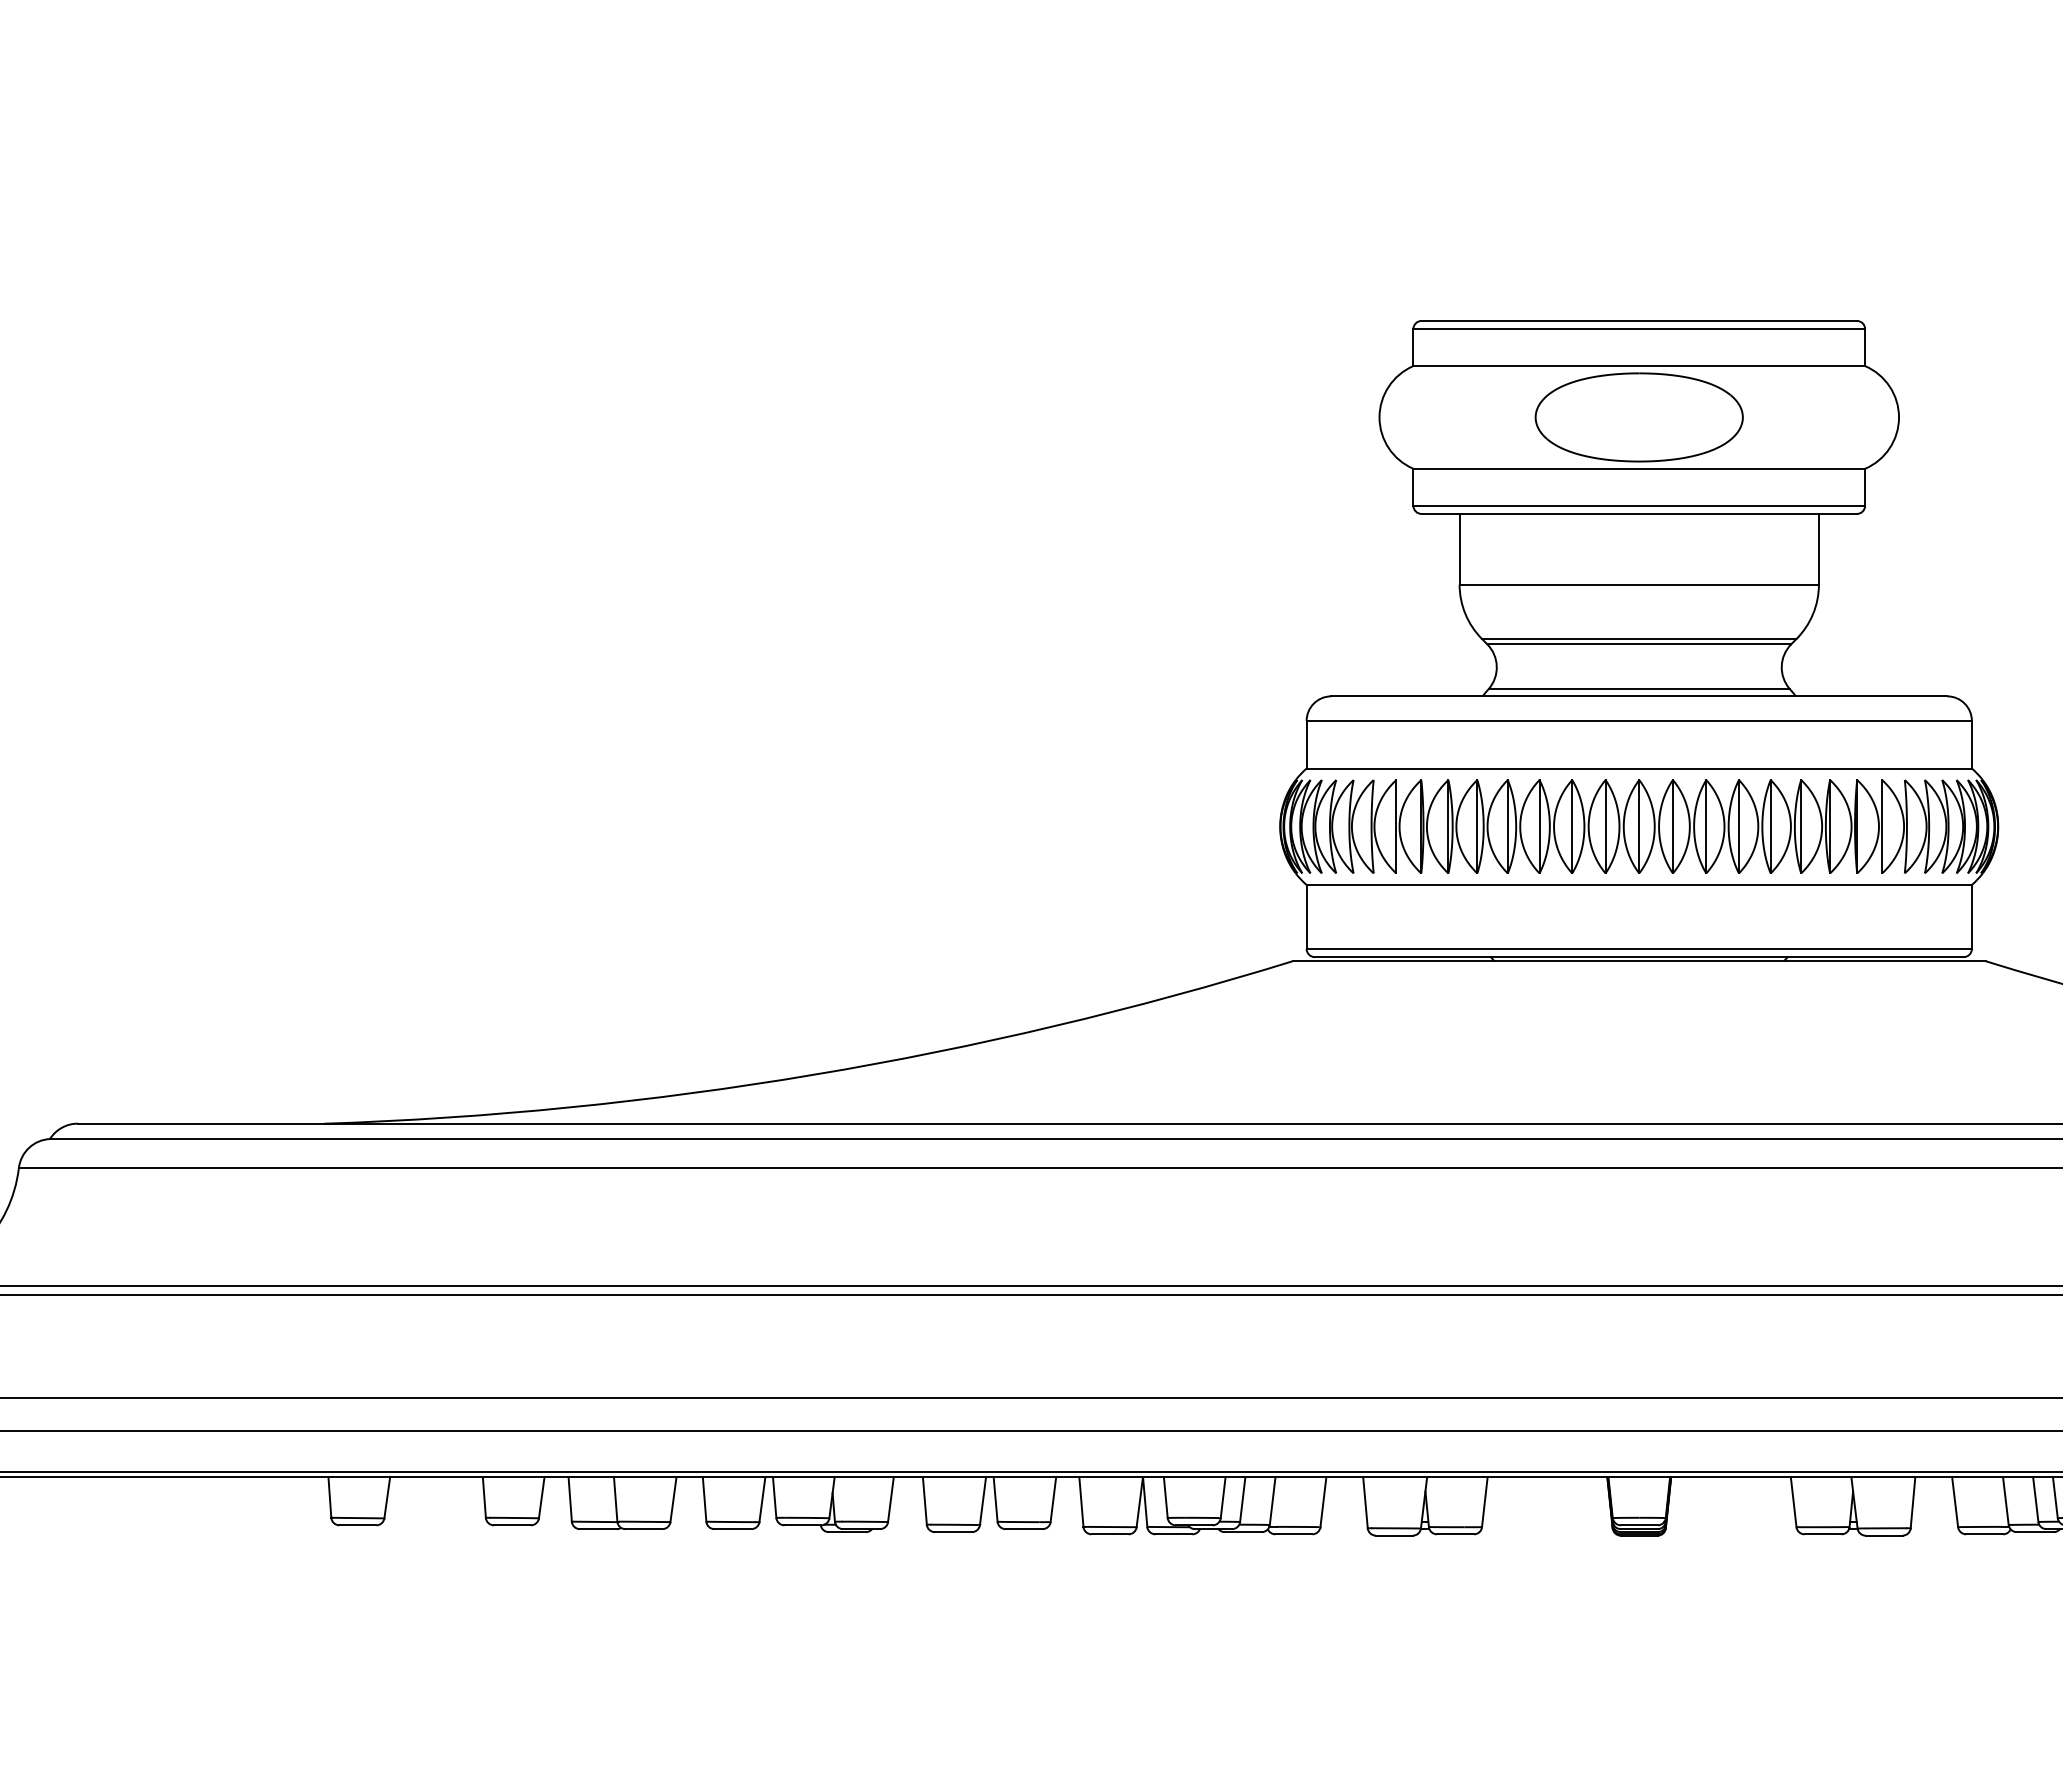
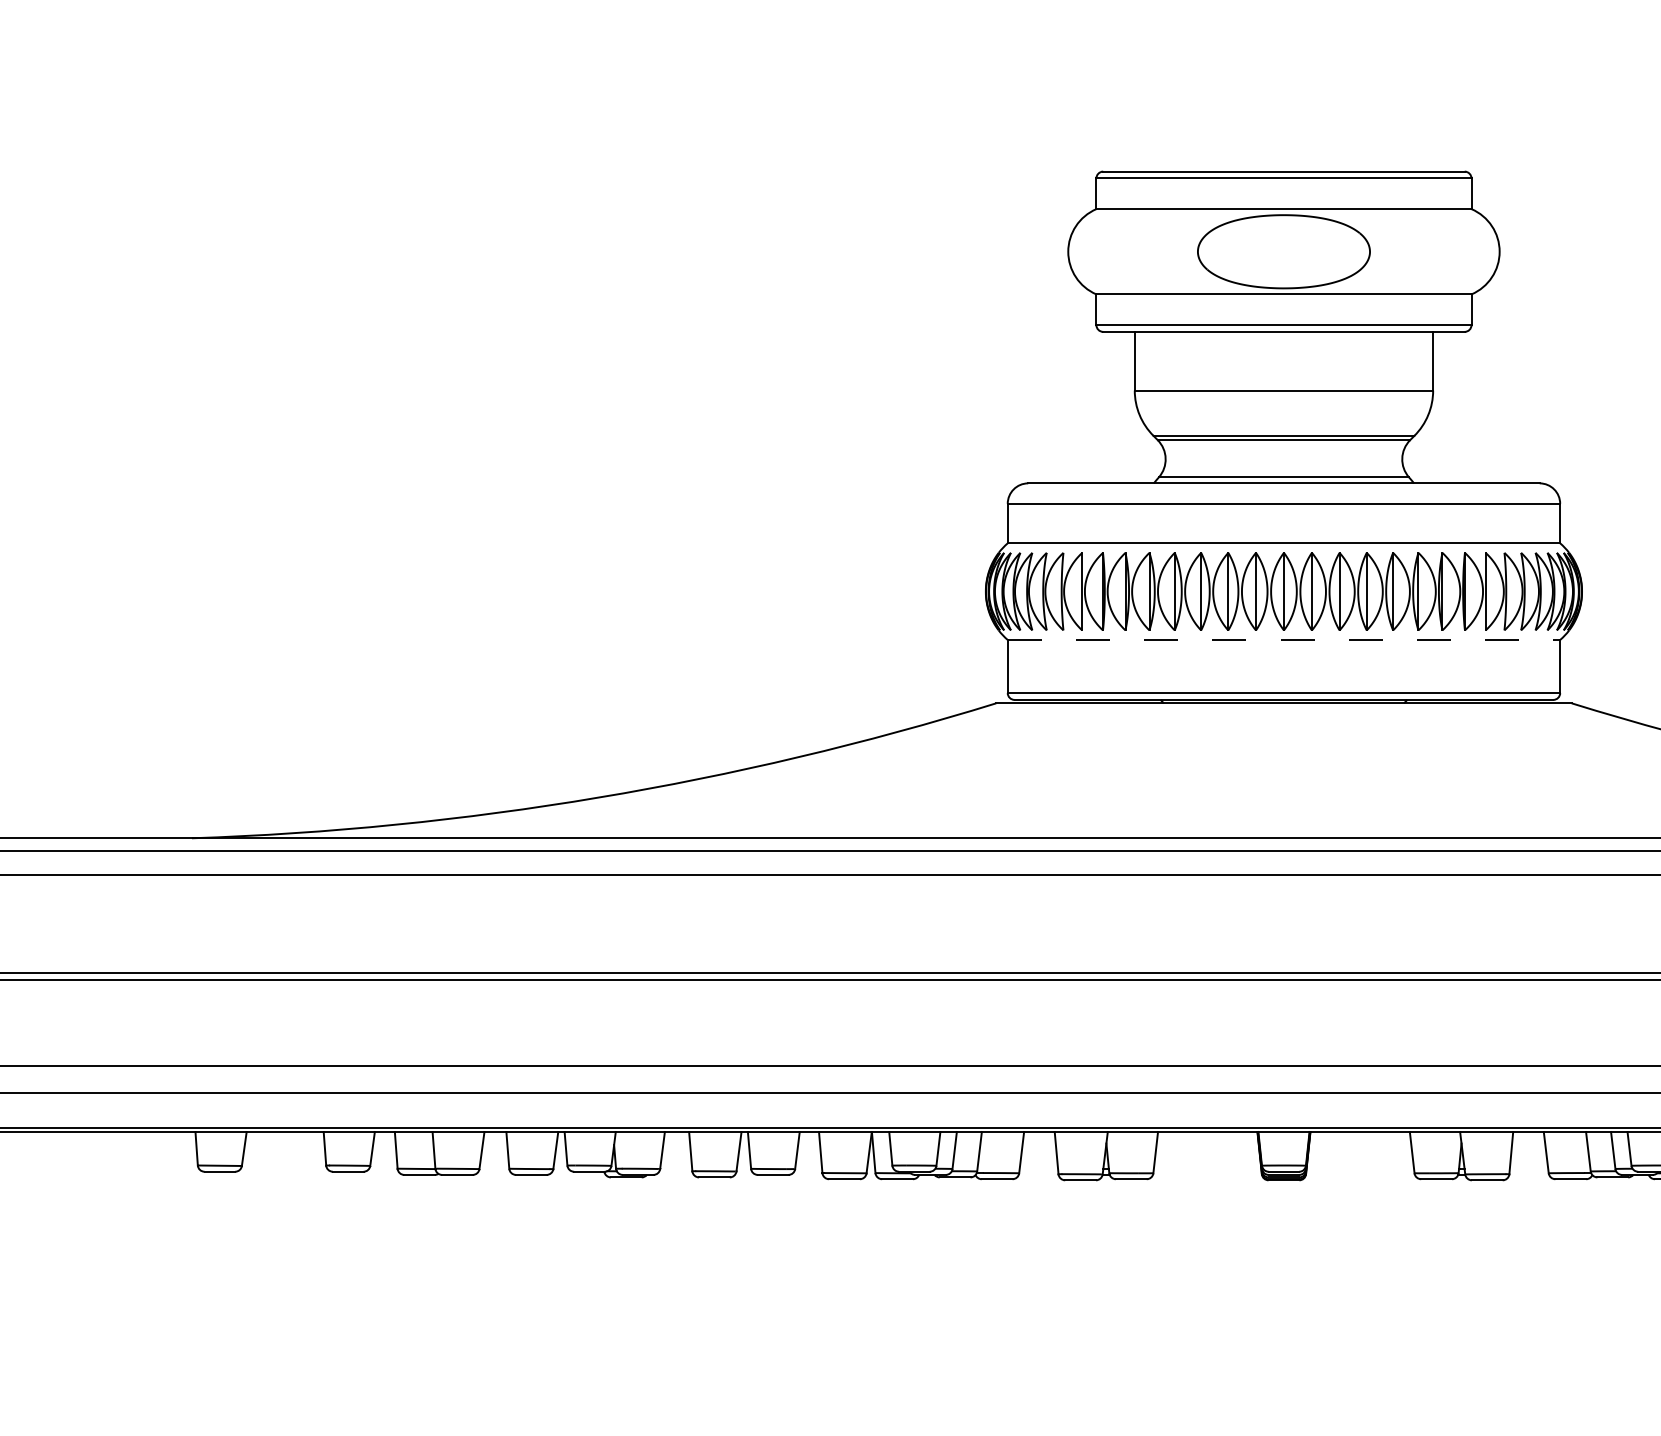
line: (1639, 884) -> (1284, 639), solid -> dashed

